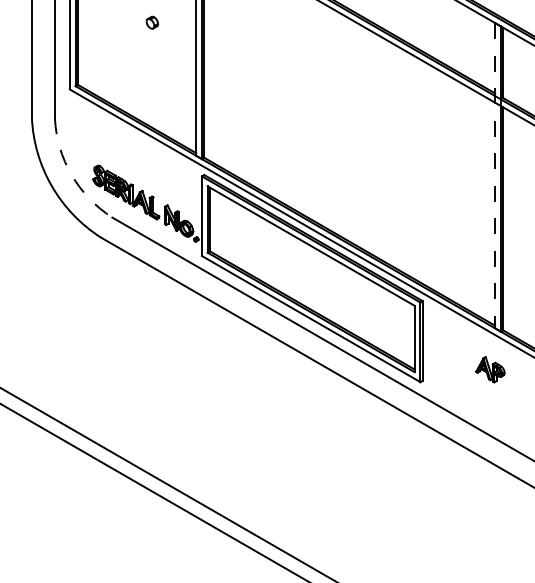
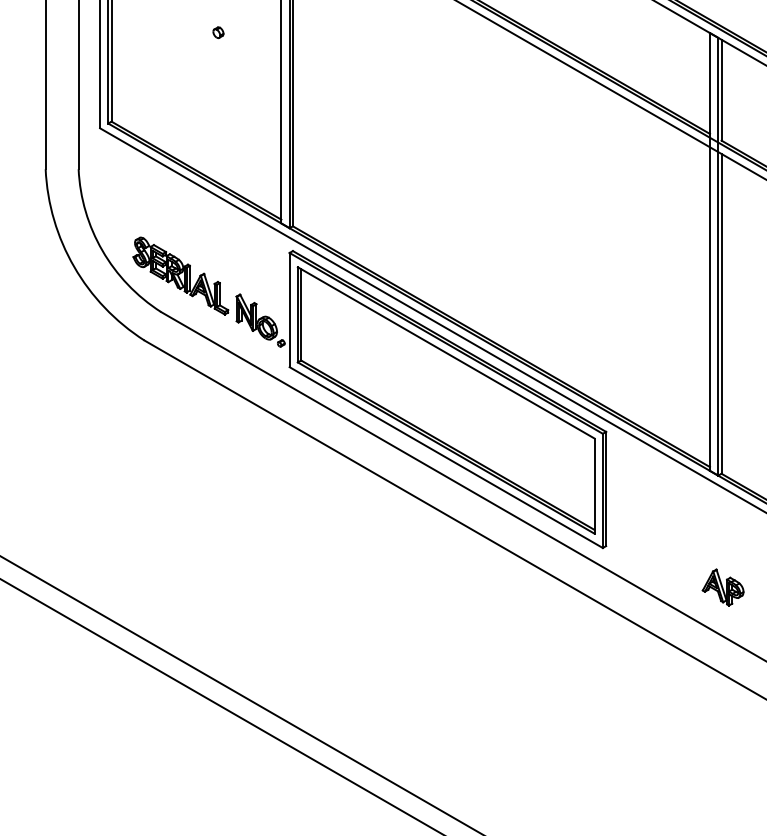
part: (152, 22) -> (218, 32), size x0.62
arc: (71, 174) -> (102, 250), dashed -> solid
line: (495, 175) -> (710, 251), dashed -> solid
part: (490, 369) -> (723, 587), moved

